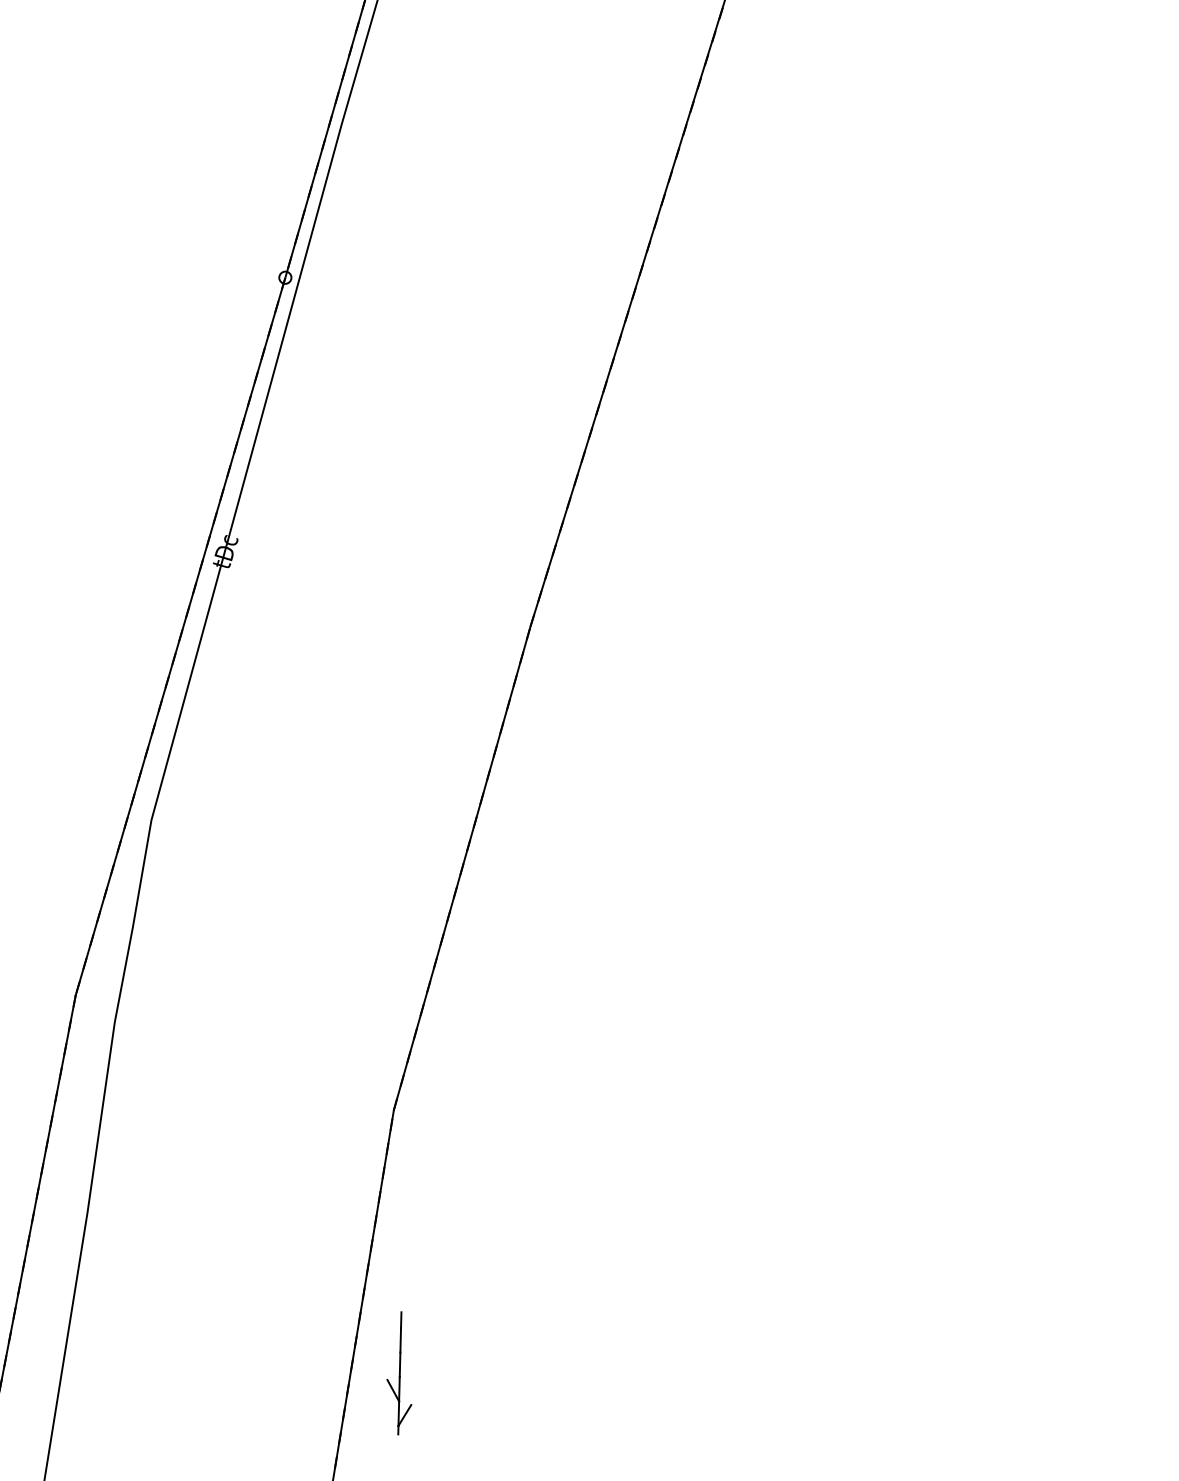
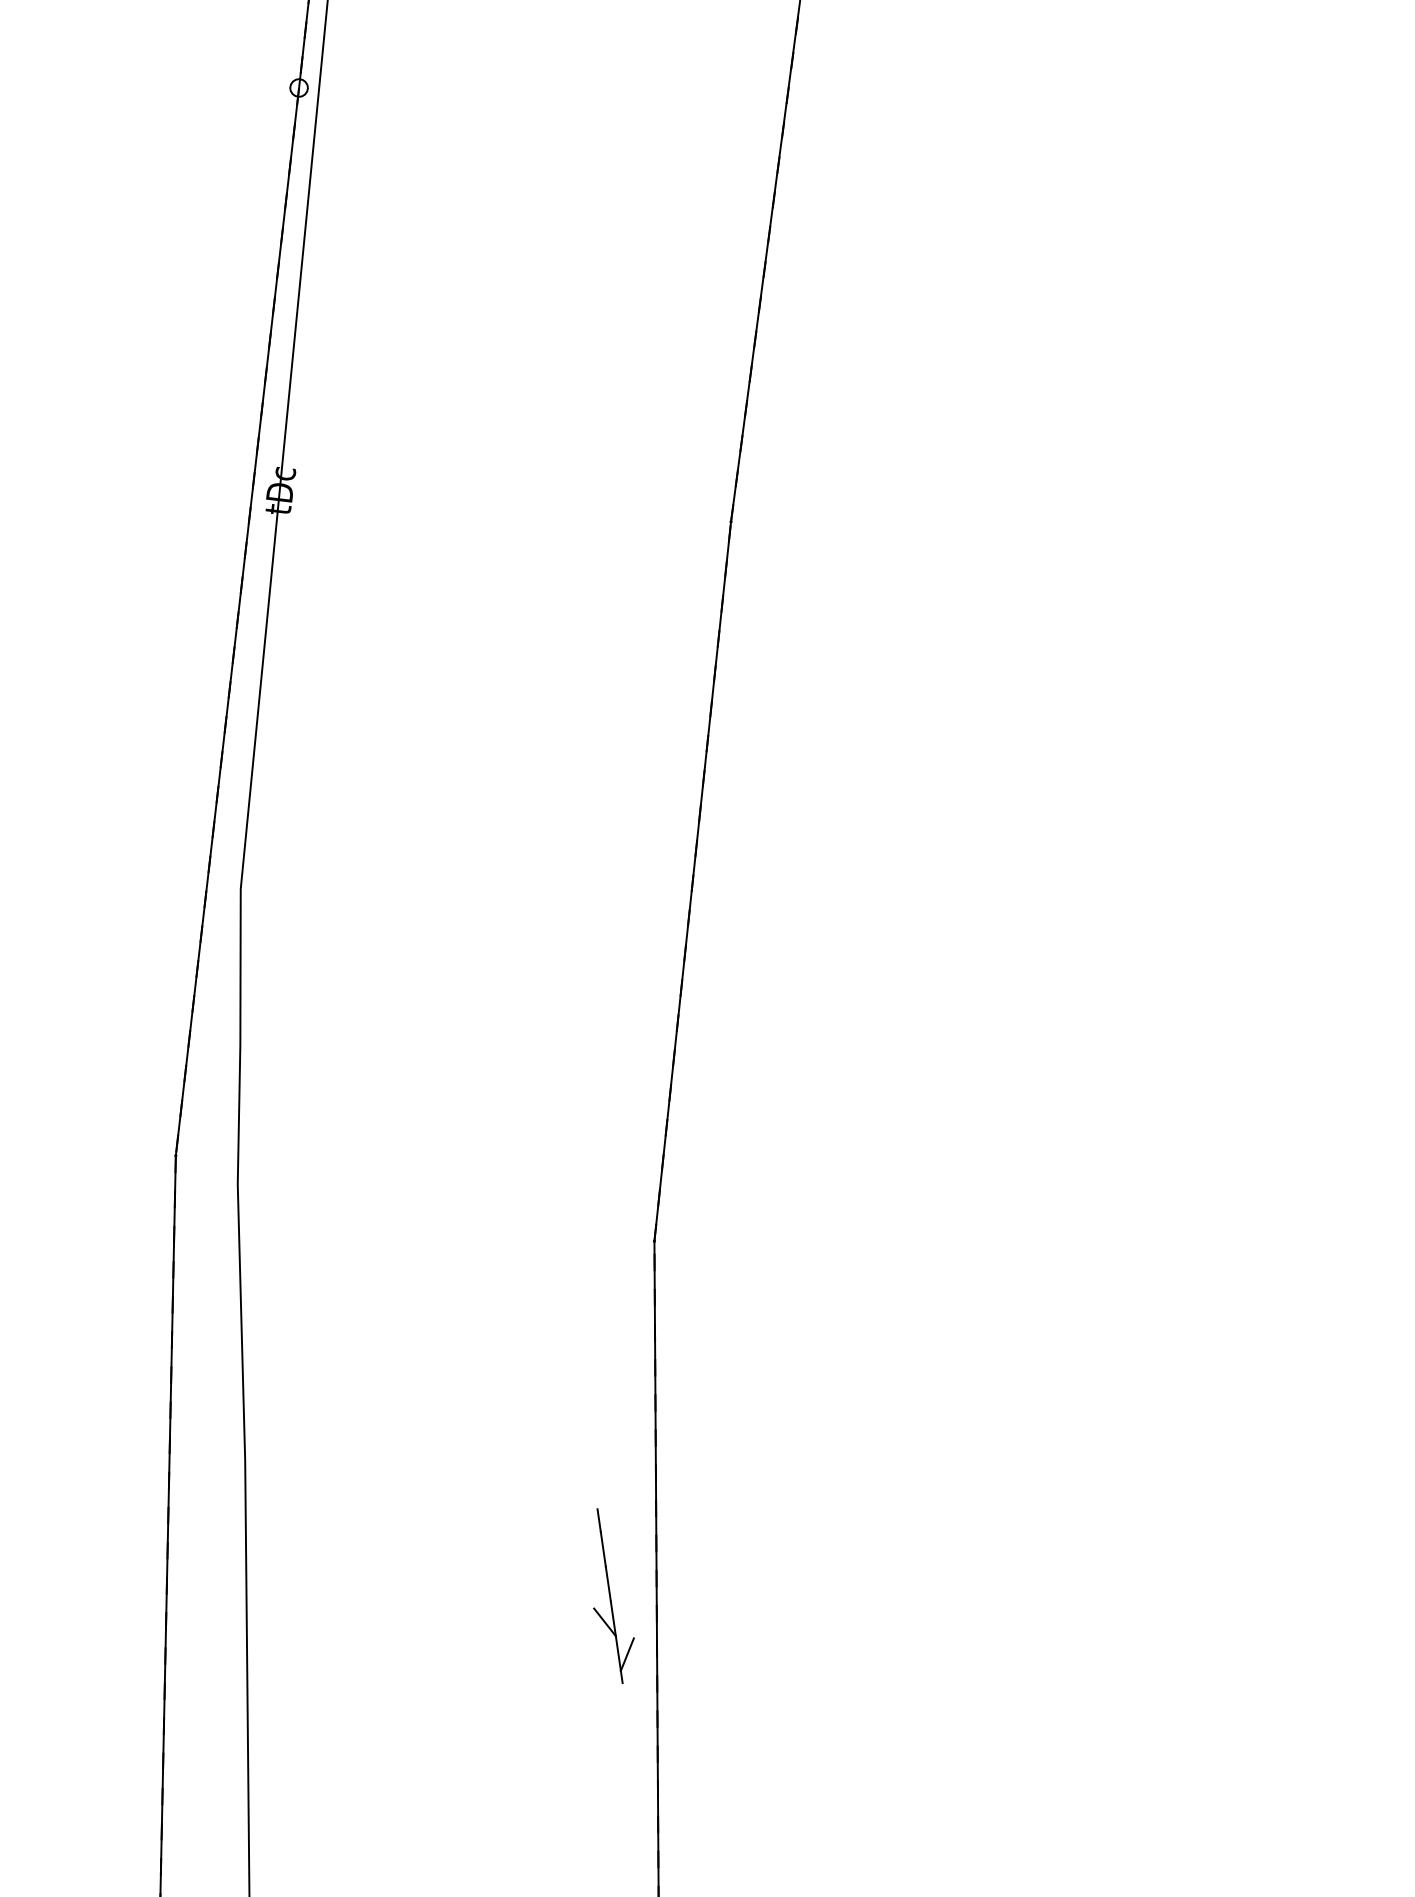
part: (399, 1373) -> (609, 1596), moved

